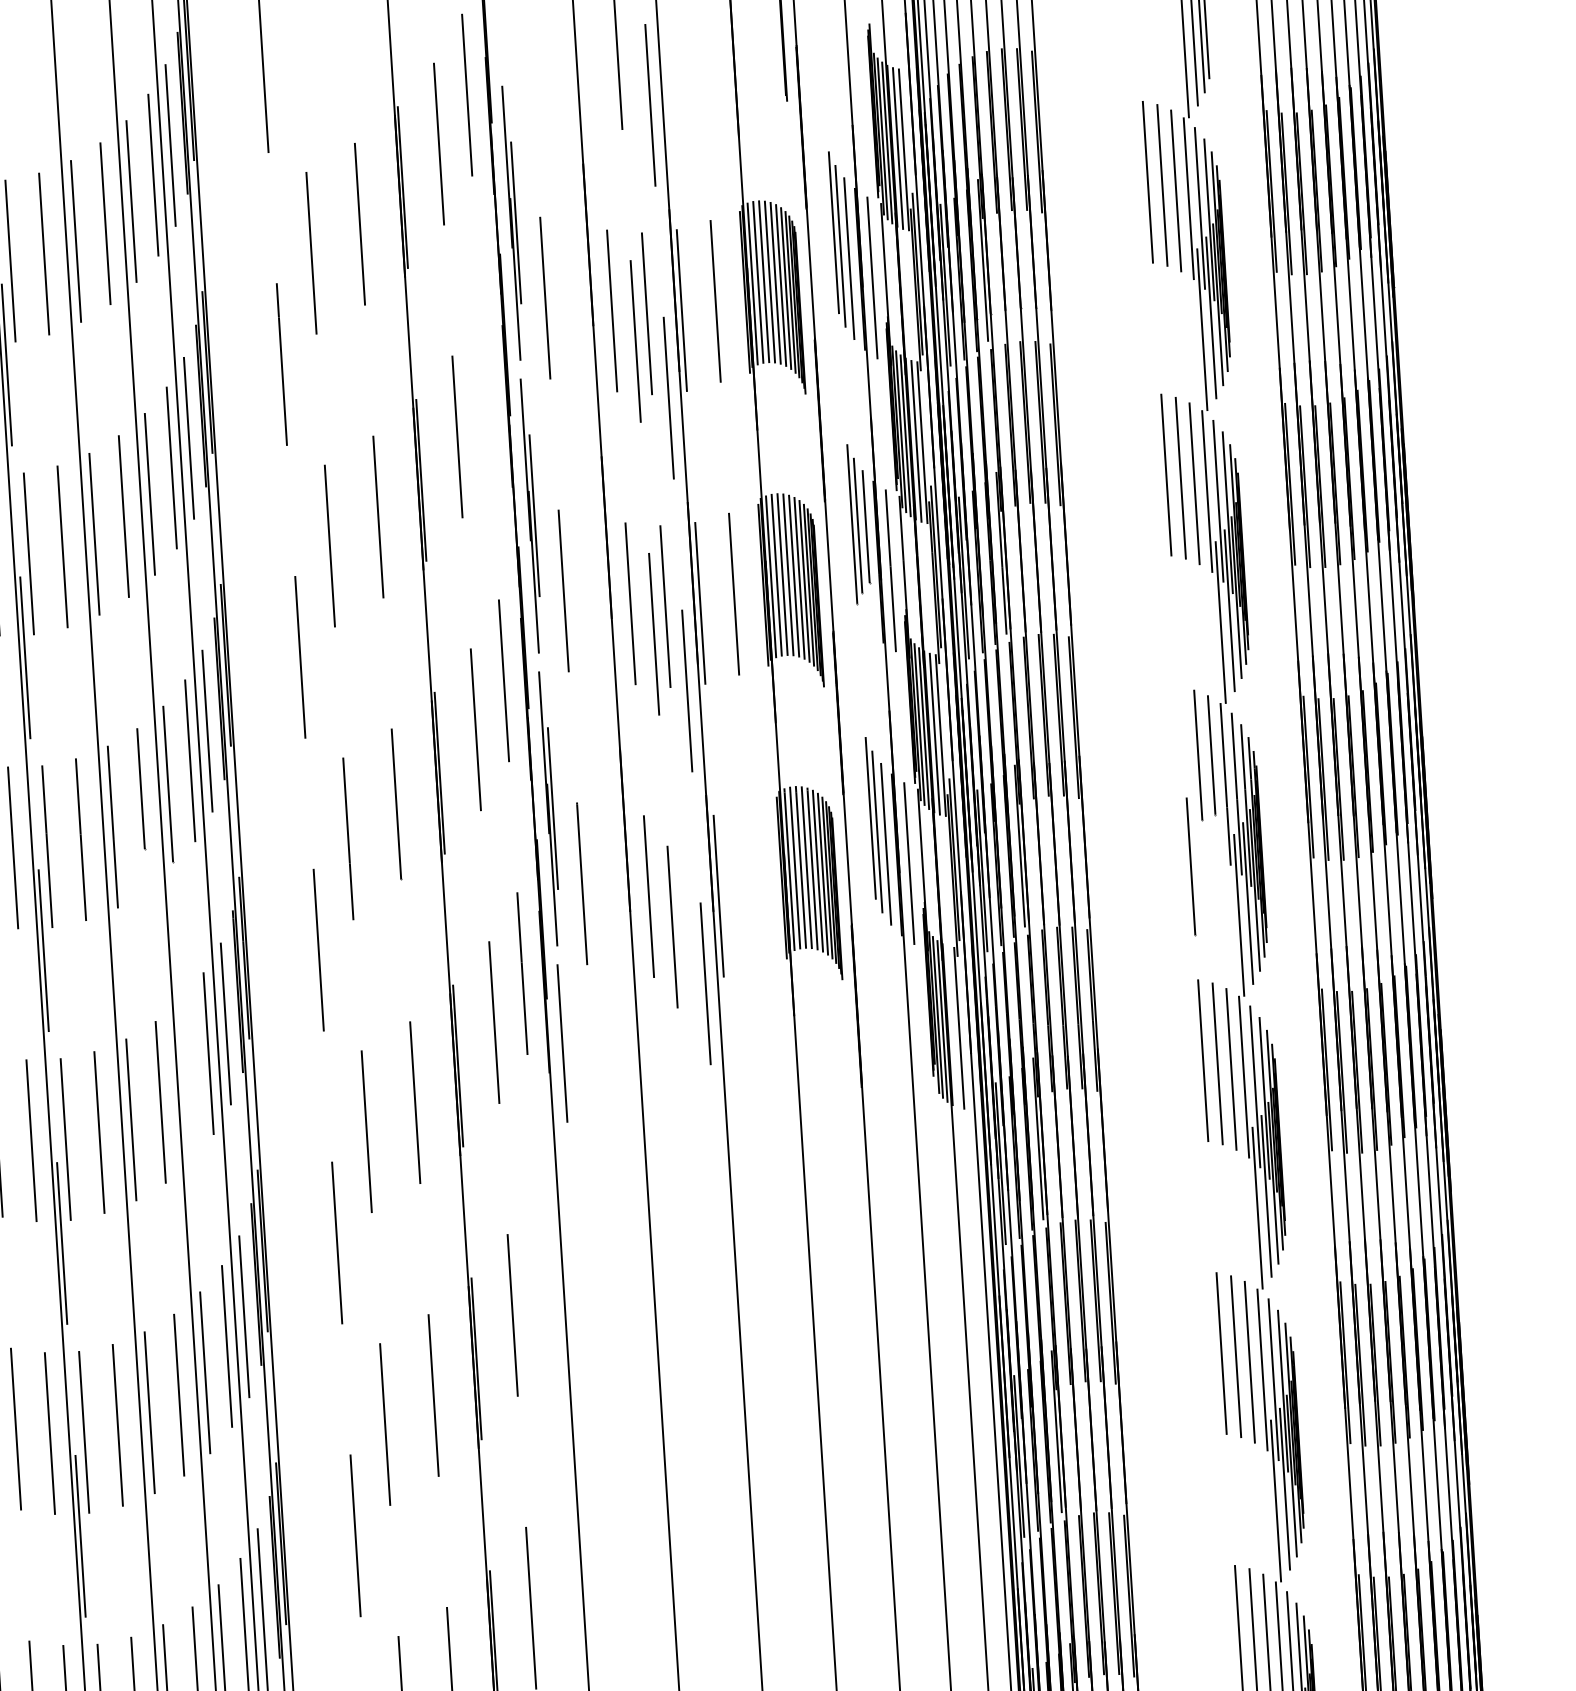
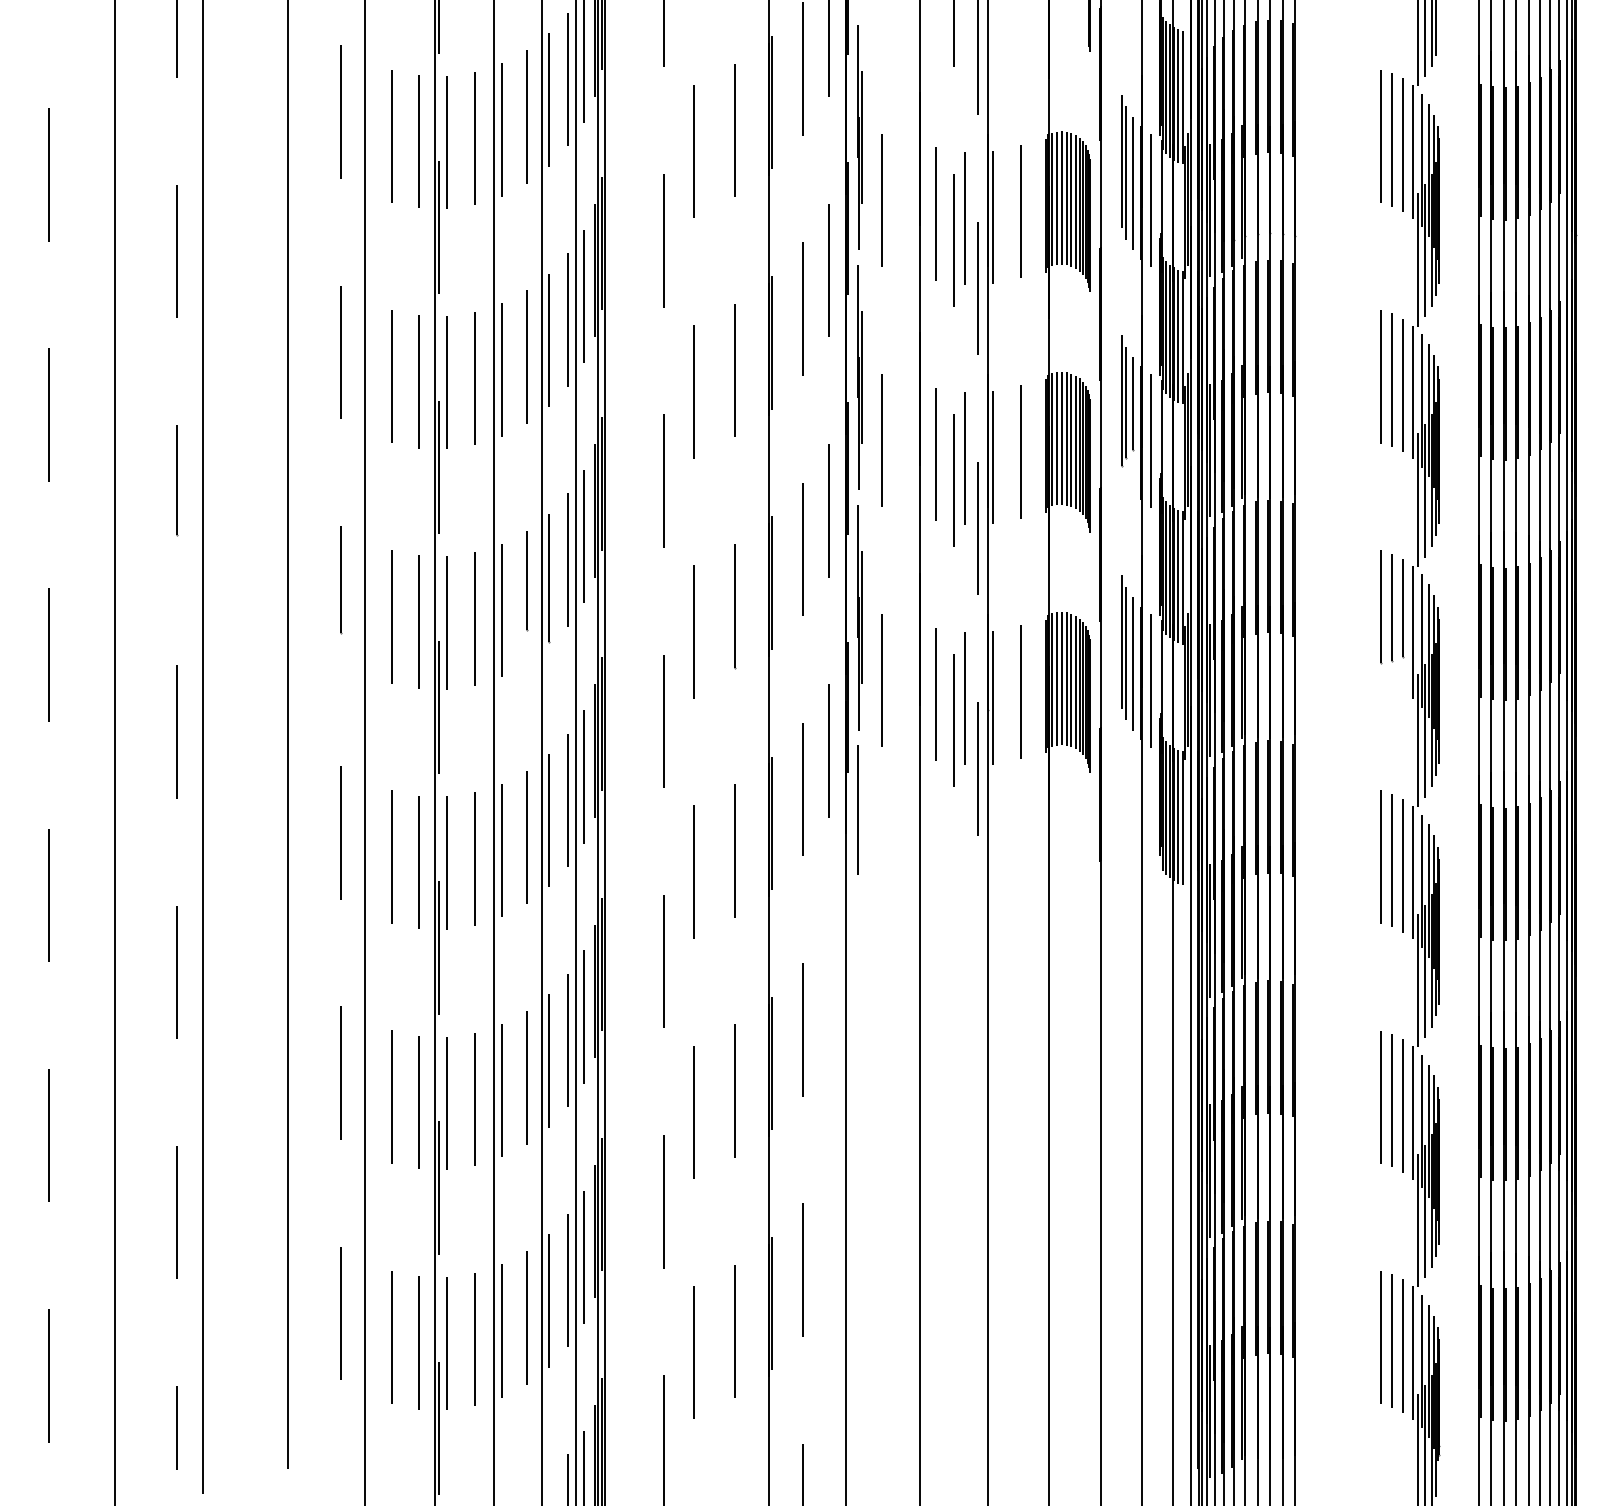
line: (485, 387) -> (828, 270), added
line: (1192, 867) -> (1381, 607), moved
line: (752, 886) -> (1021, 691), added
line: (683, 899) -> (964, 698), added
line: (953, 1026) -> (1178, 816), added
line: (187, 1079) -> (549, 820), added

